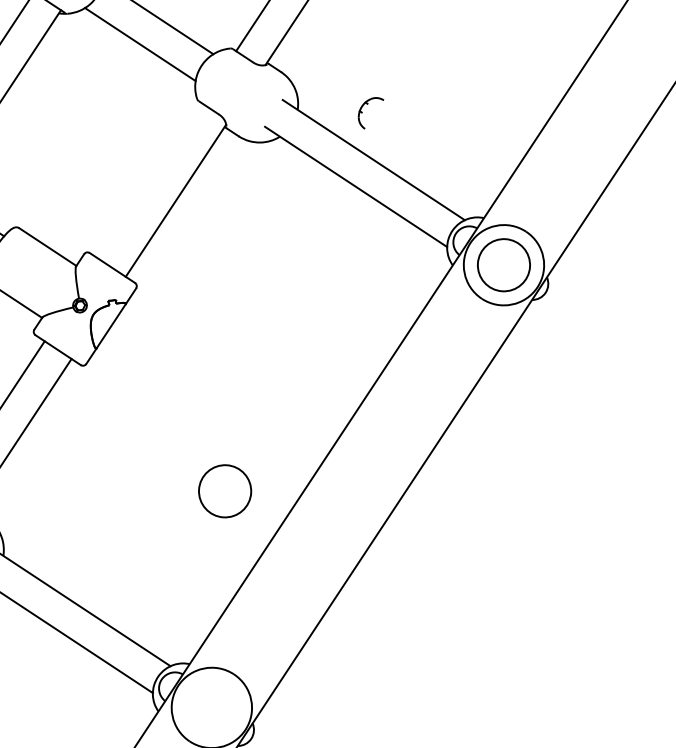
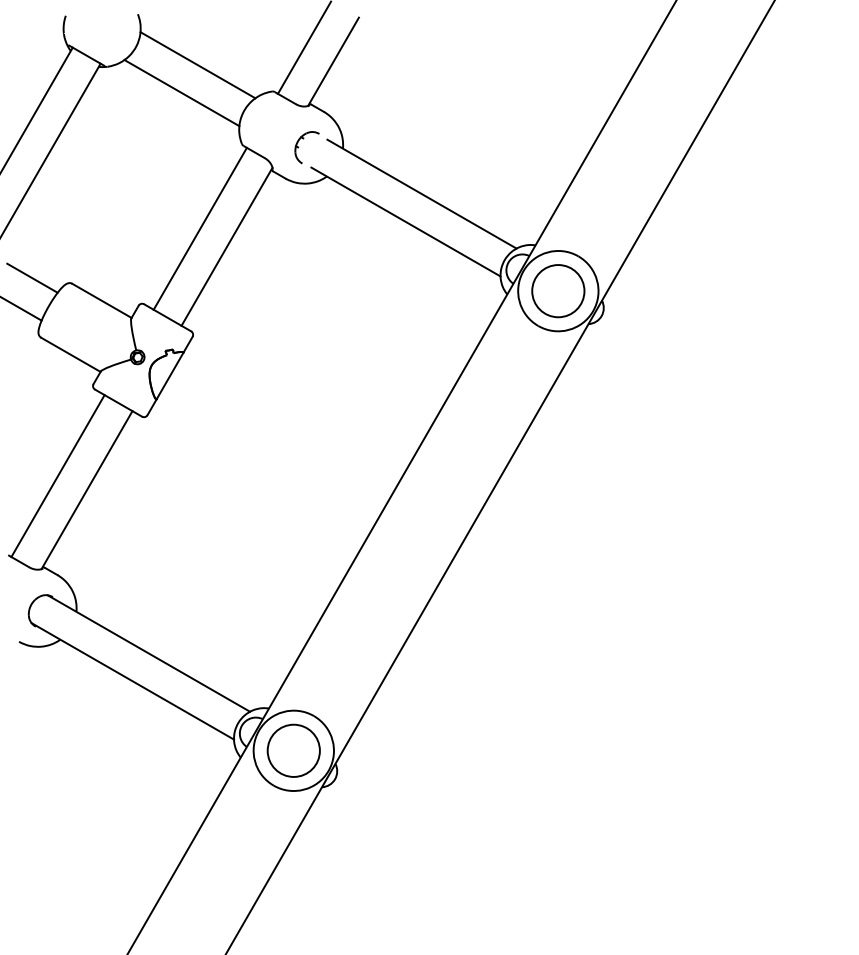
part: (363, 112) -> (299, 147), moved
line: (149, 180) -> (199, 228), added
circle: (224, 490) -> (293, 750), moved

